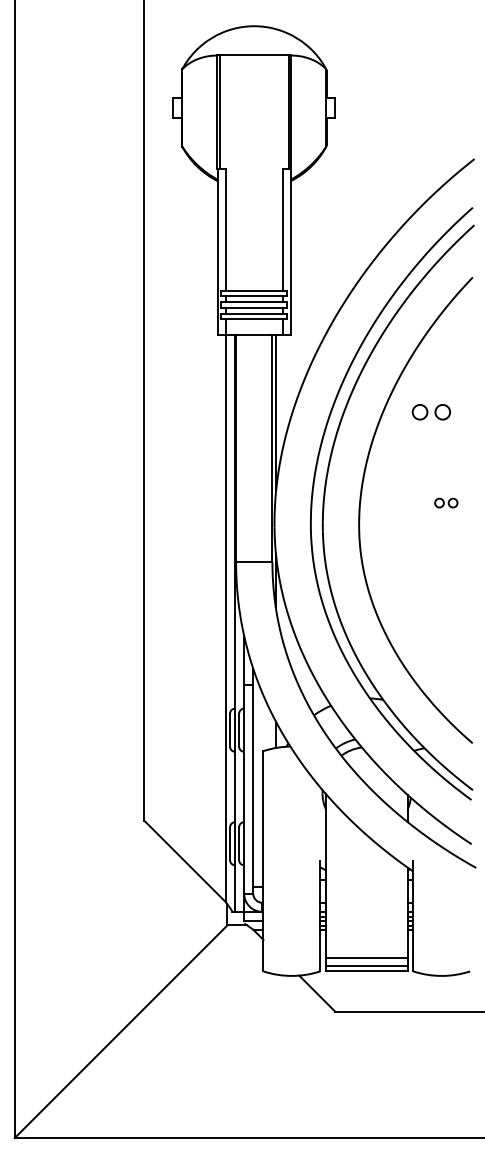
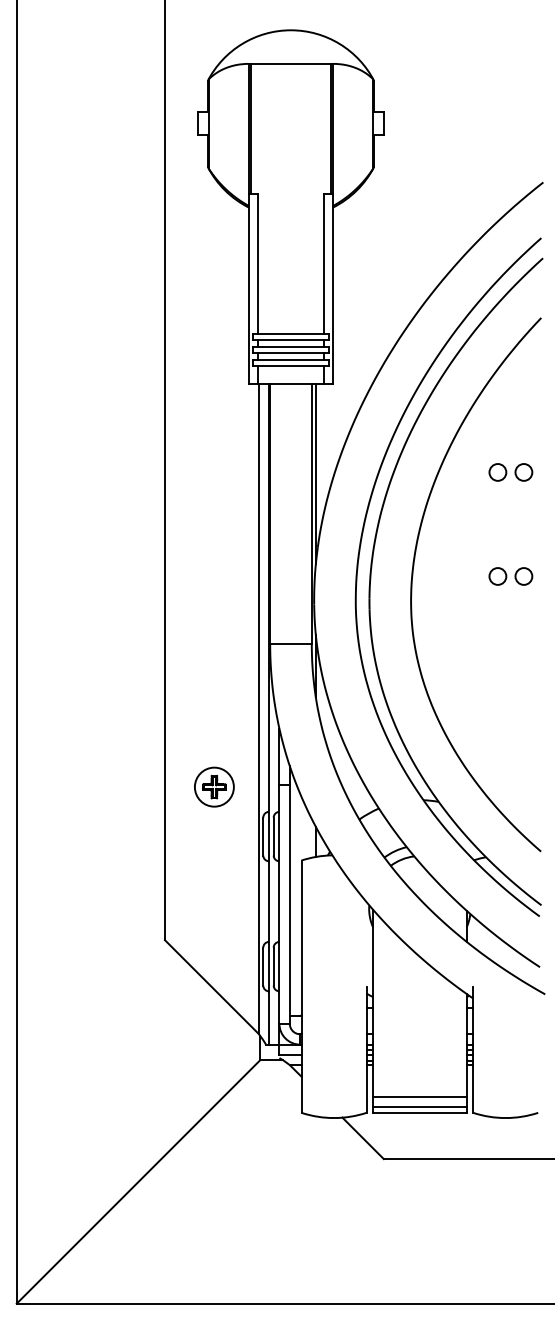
part: (431, 412) -> (510, 472), moved
part: (445, 503) -> (510, 576), size x1.67
part: (187, 686) -> (214, 786), added

